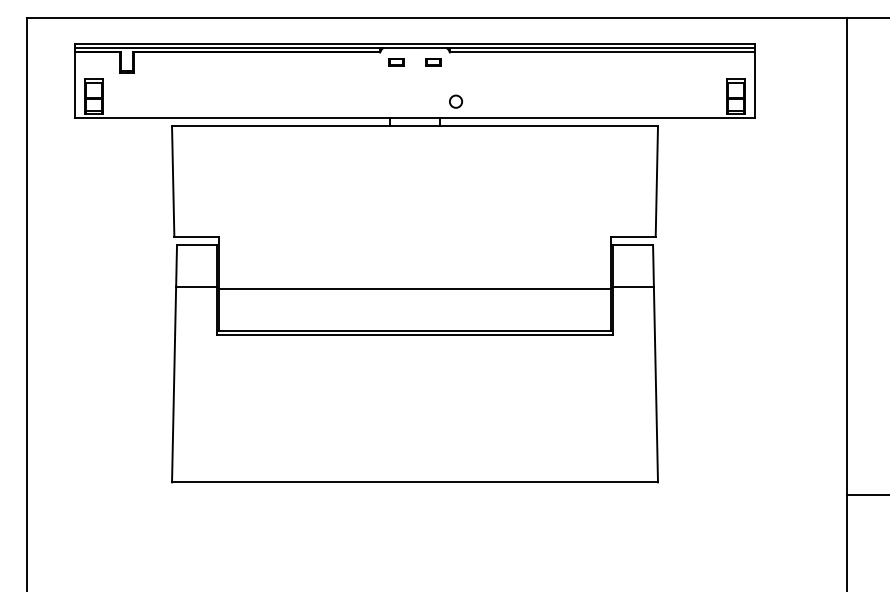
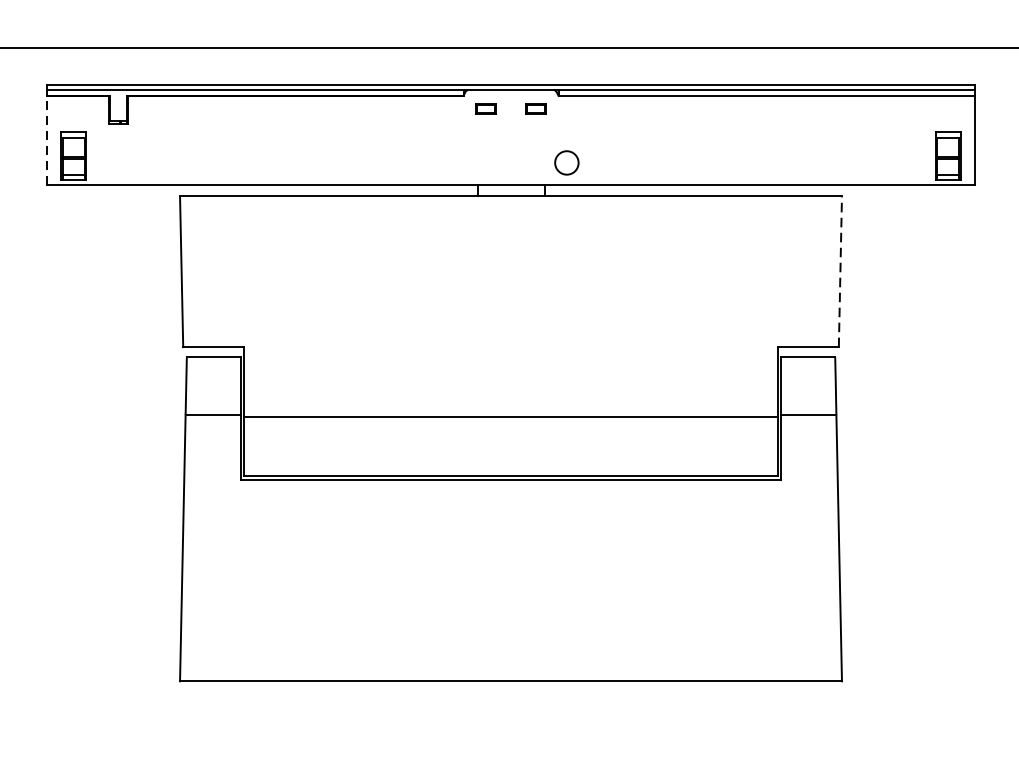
line: (74, 85) -> (47, 140), solid -> dashed
circle: (455, 101) -> (566, 162), size x1.4
line: (656, 181) -> (839, 271), solid -> dashed

